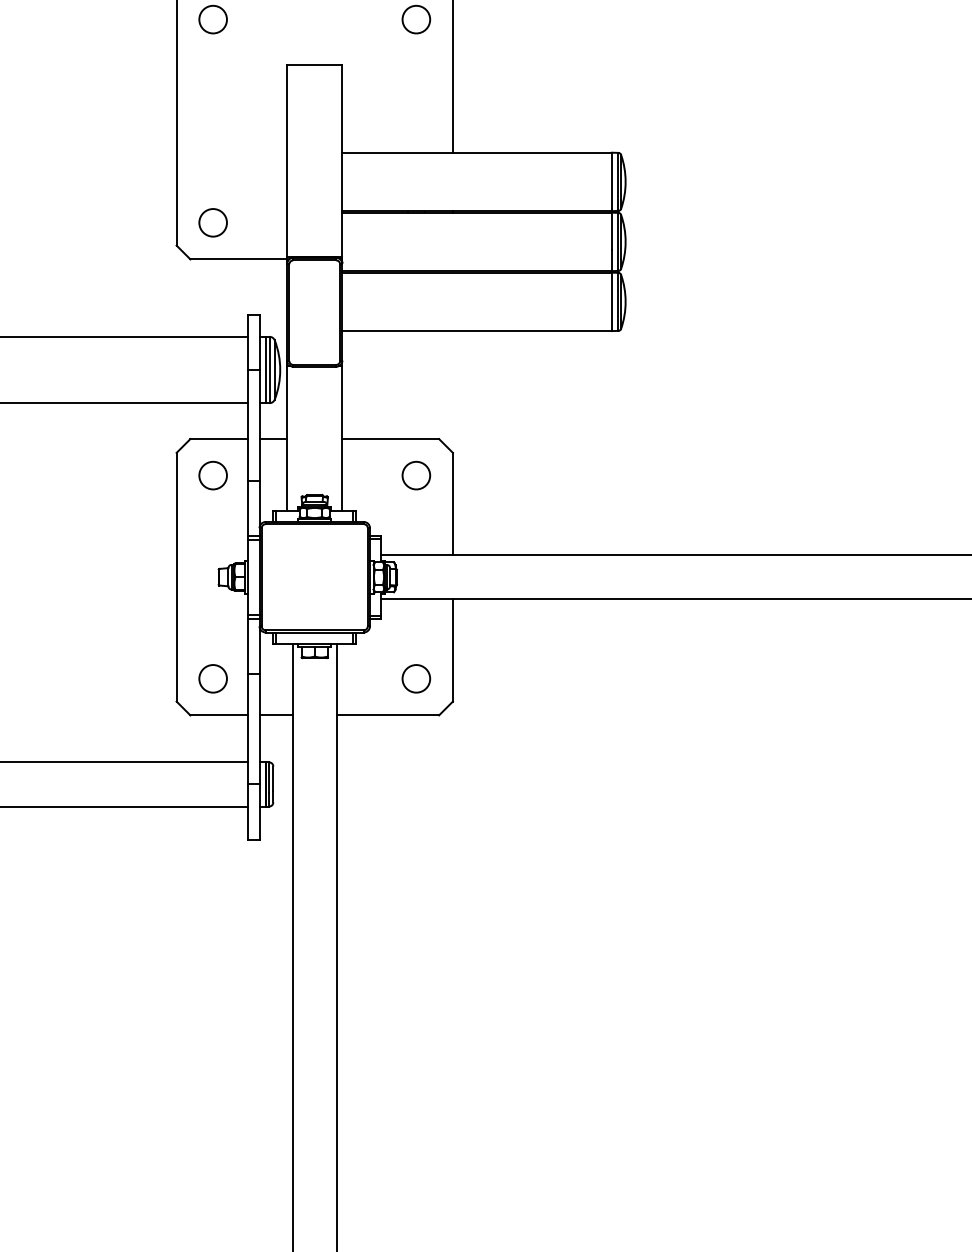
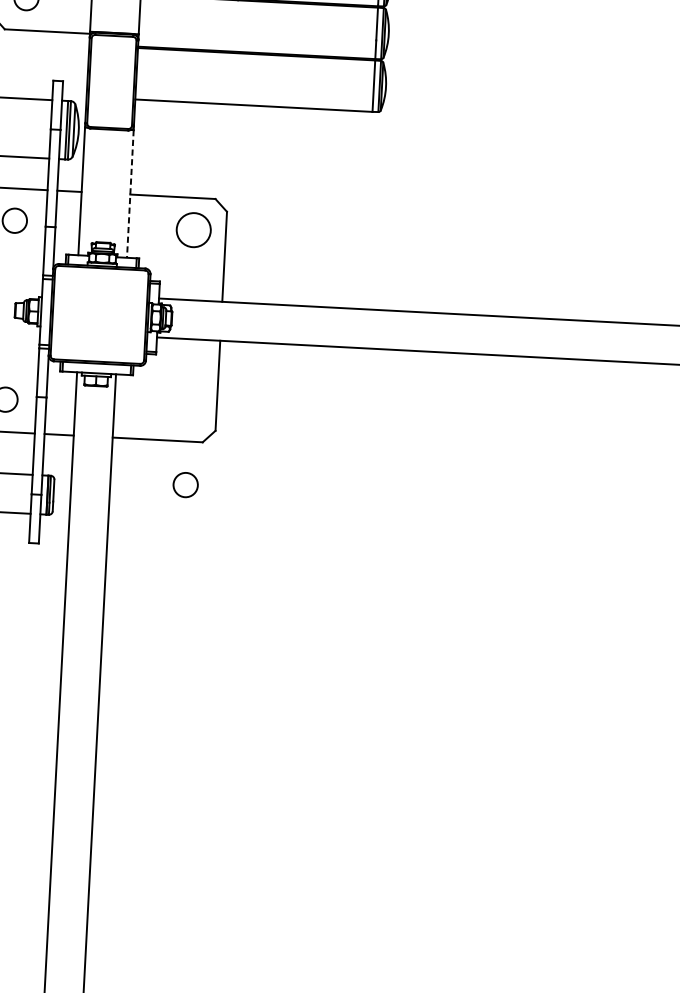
line: (342, 438) -> (130, 194), solid -> dashed
circle: (416, 475) -> (193, 230), size x1.4
circle: (416, 678) -> (185, 484), moved

